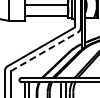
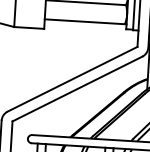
line: (44, 51) -> (77, 88), dashed -> solid

